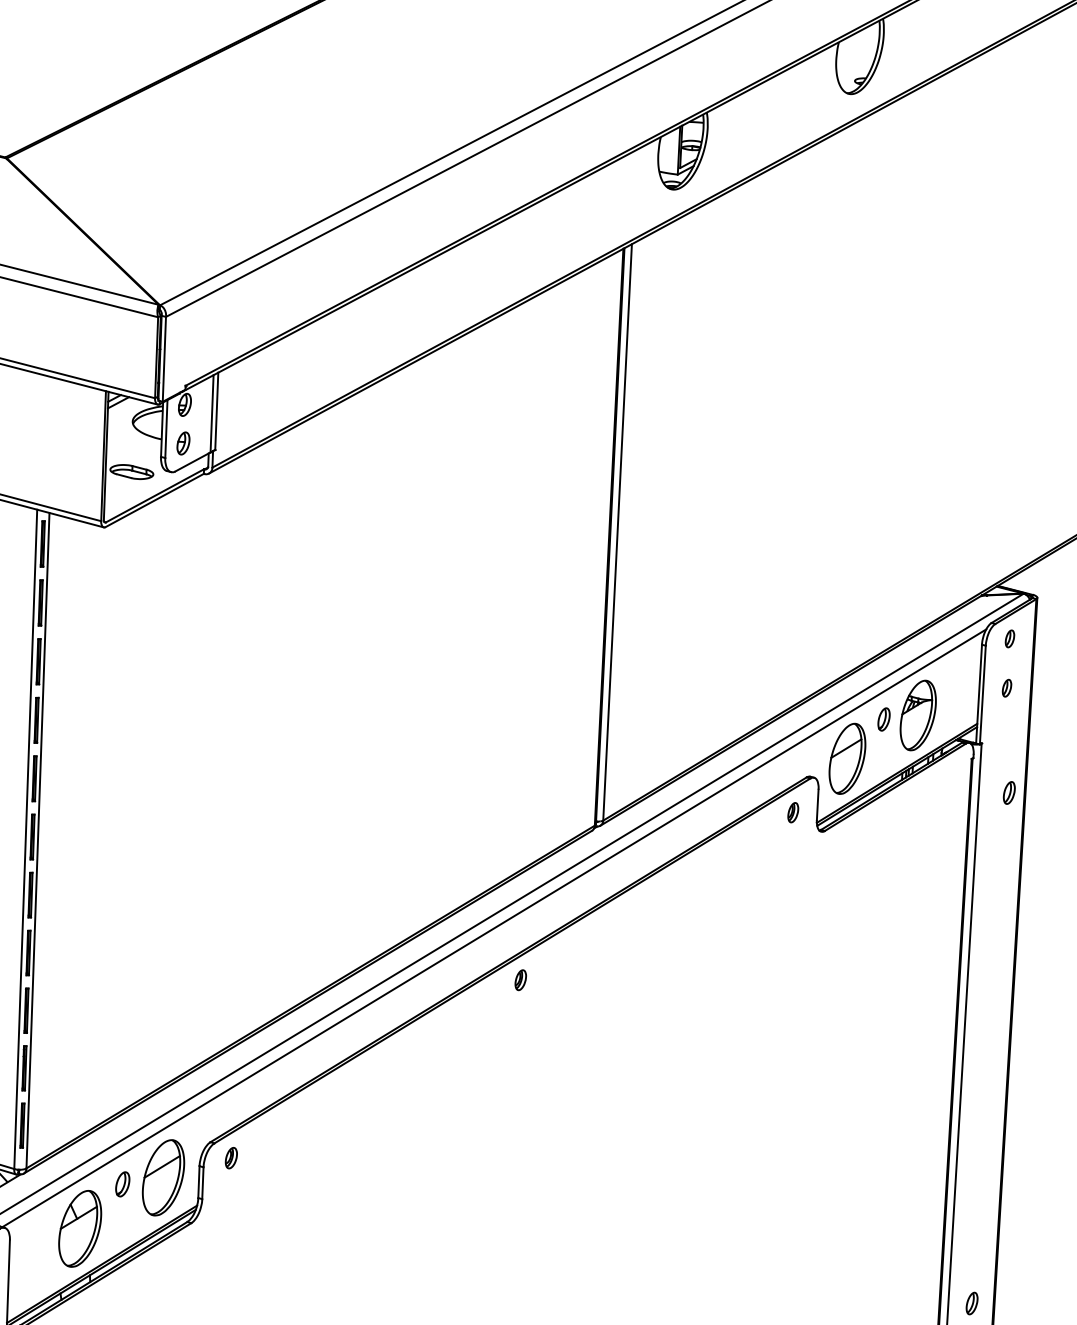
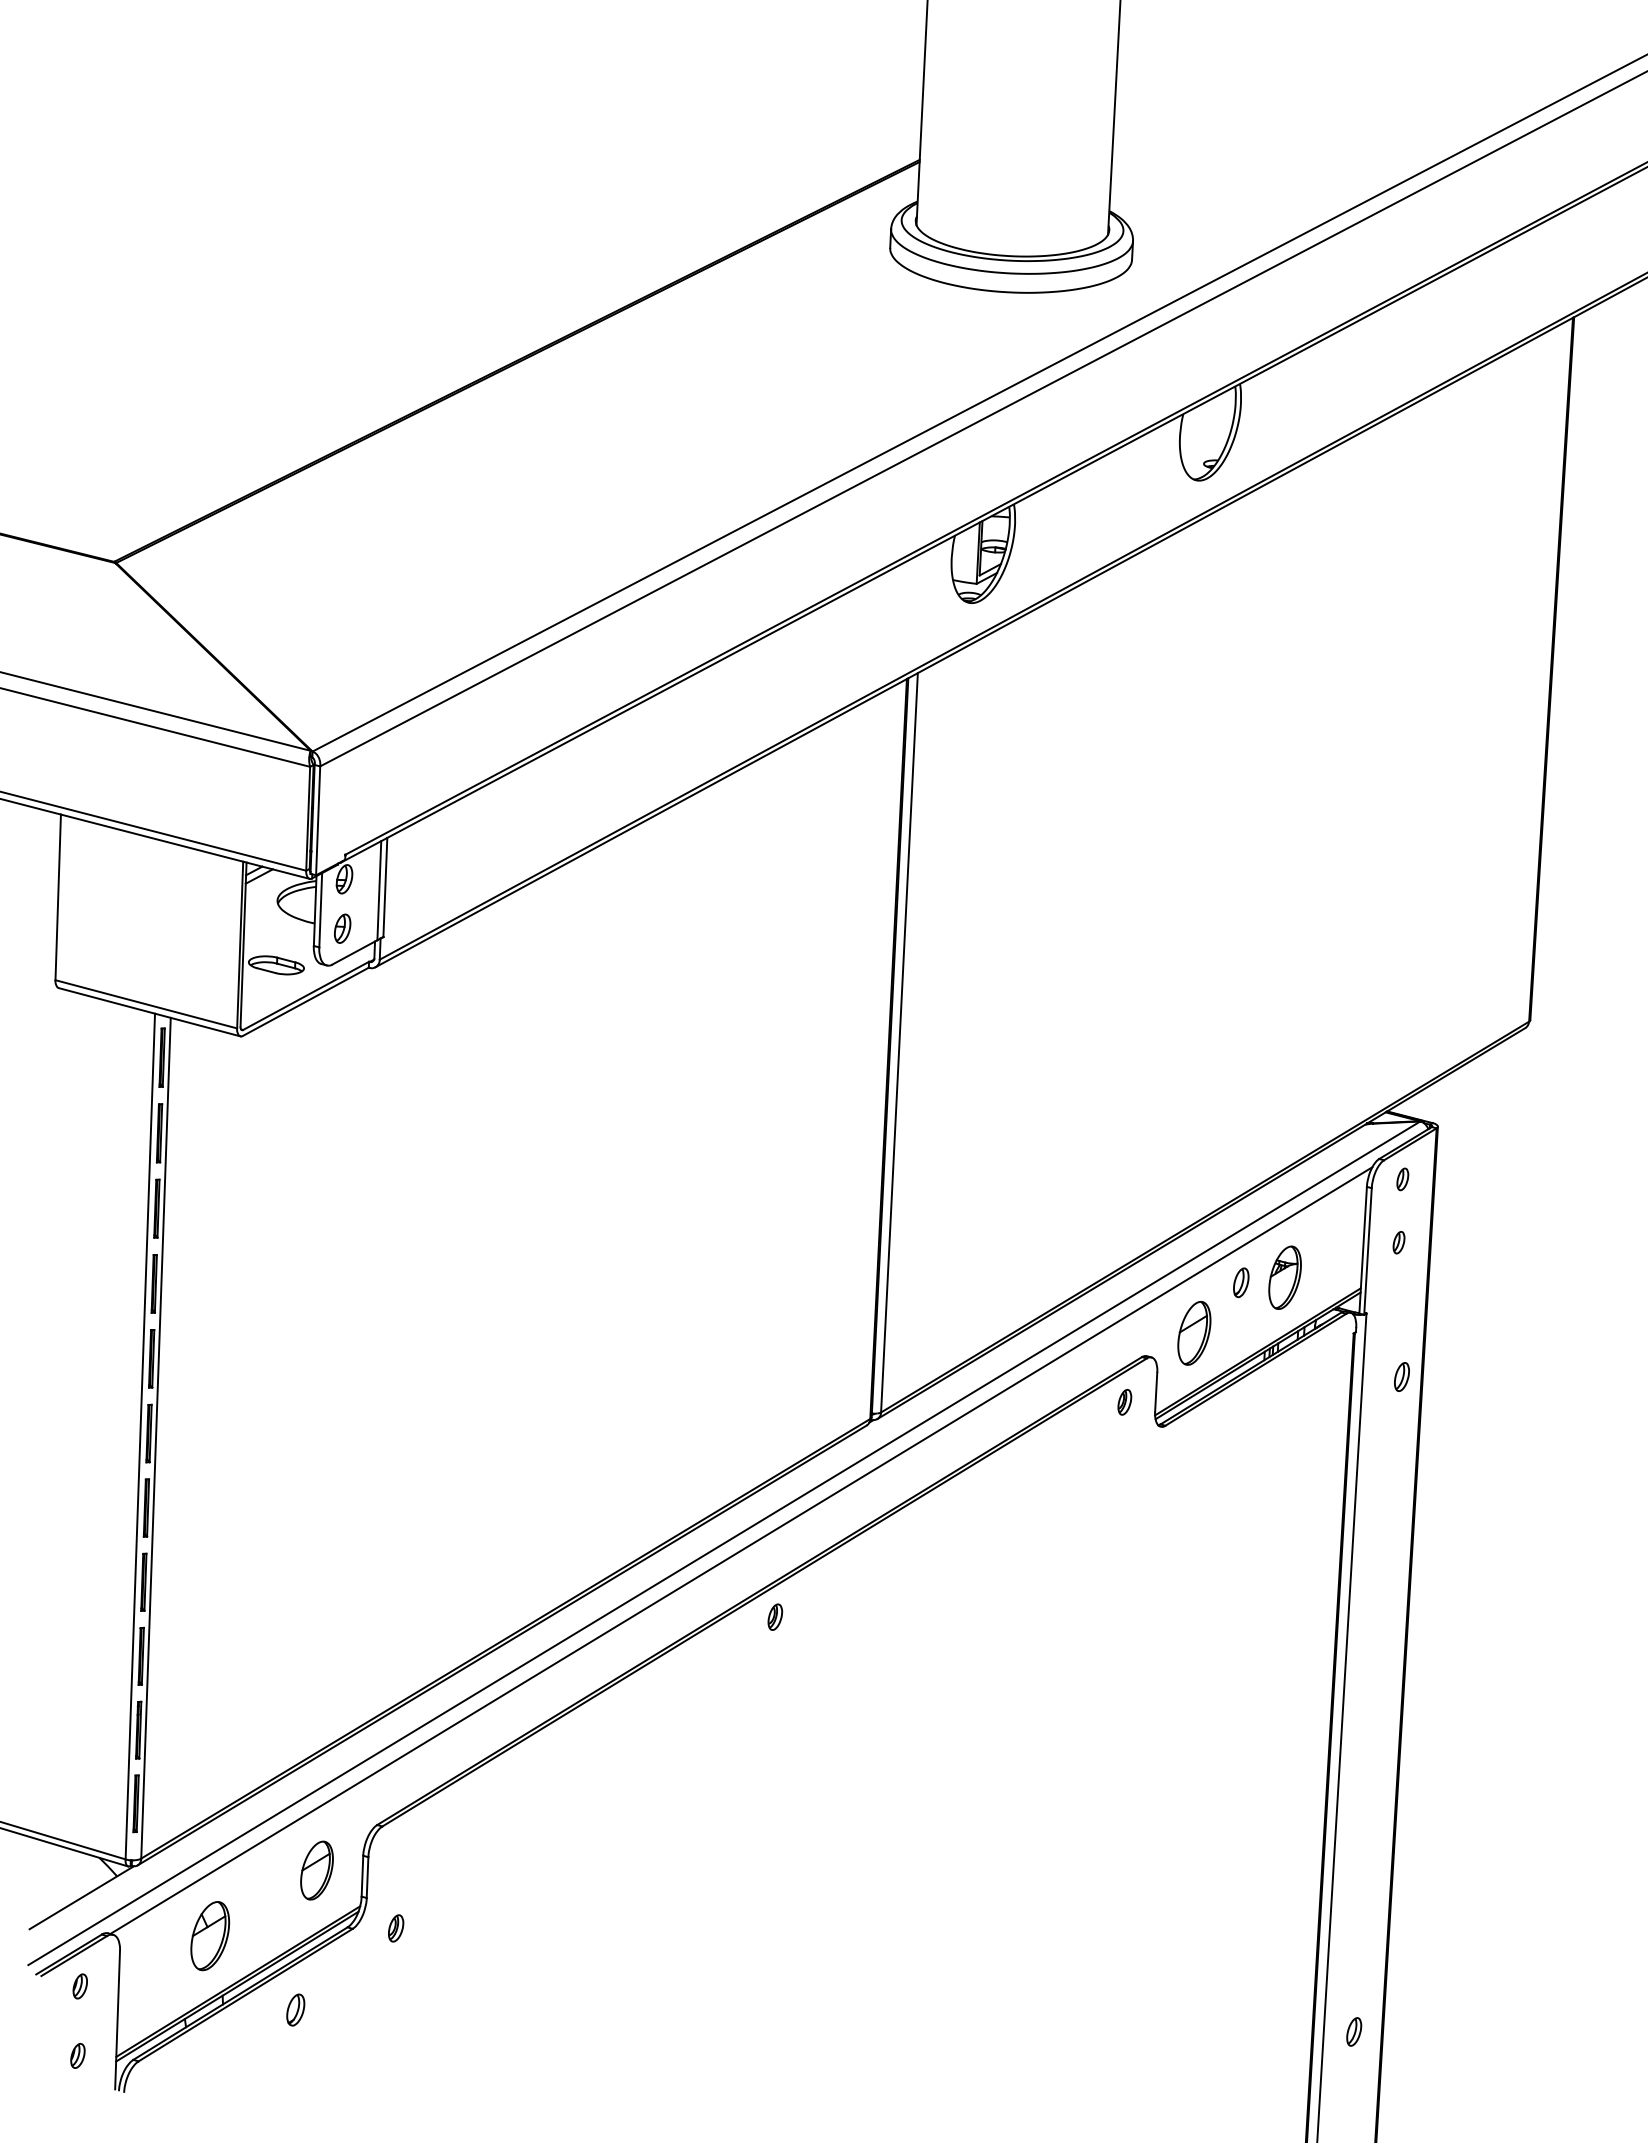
part: (917, 715) -> (1284, 1277), size x0.7
part: (847, 759) -> (1194, 1333), size x0.7
part: (231, 1158) -> (396, 1928), moved
part: (163, 1177) -> (316, 1870), size x0.6
part: (122, 1183) -> (295, 2009), moved
part: (80, 1228) -> (210, 1935), size x0.7

